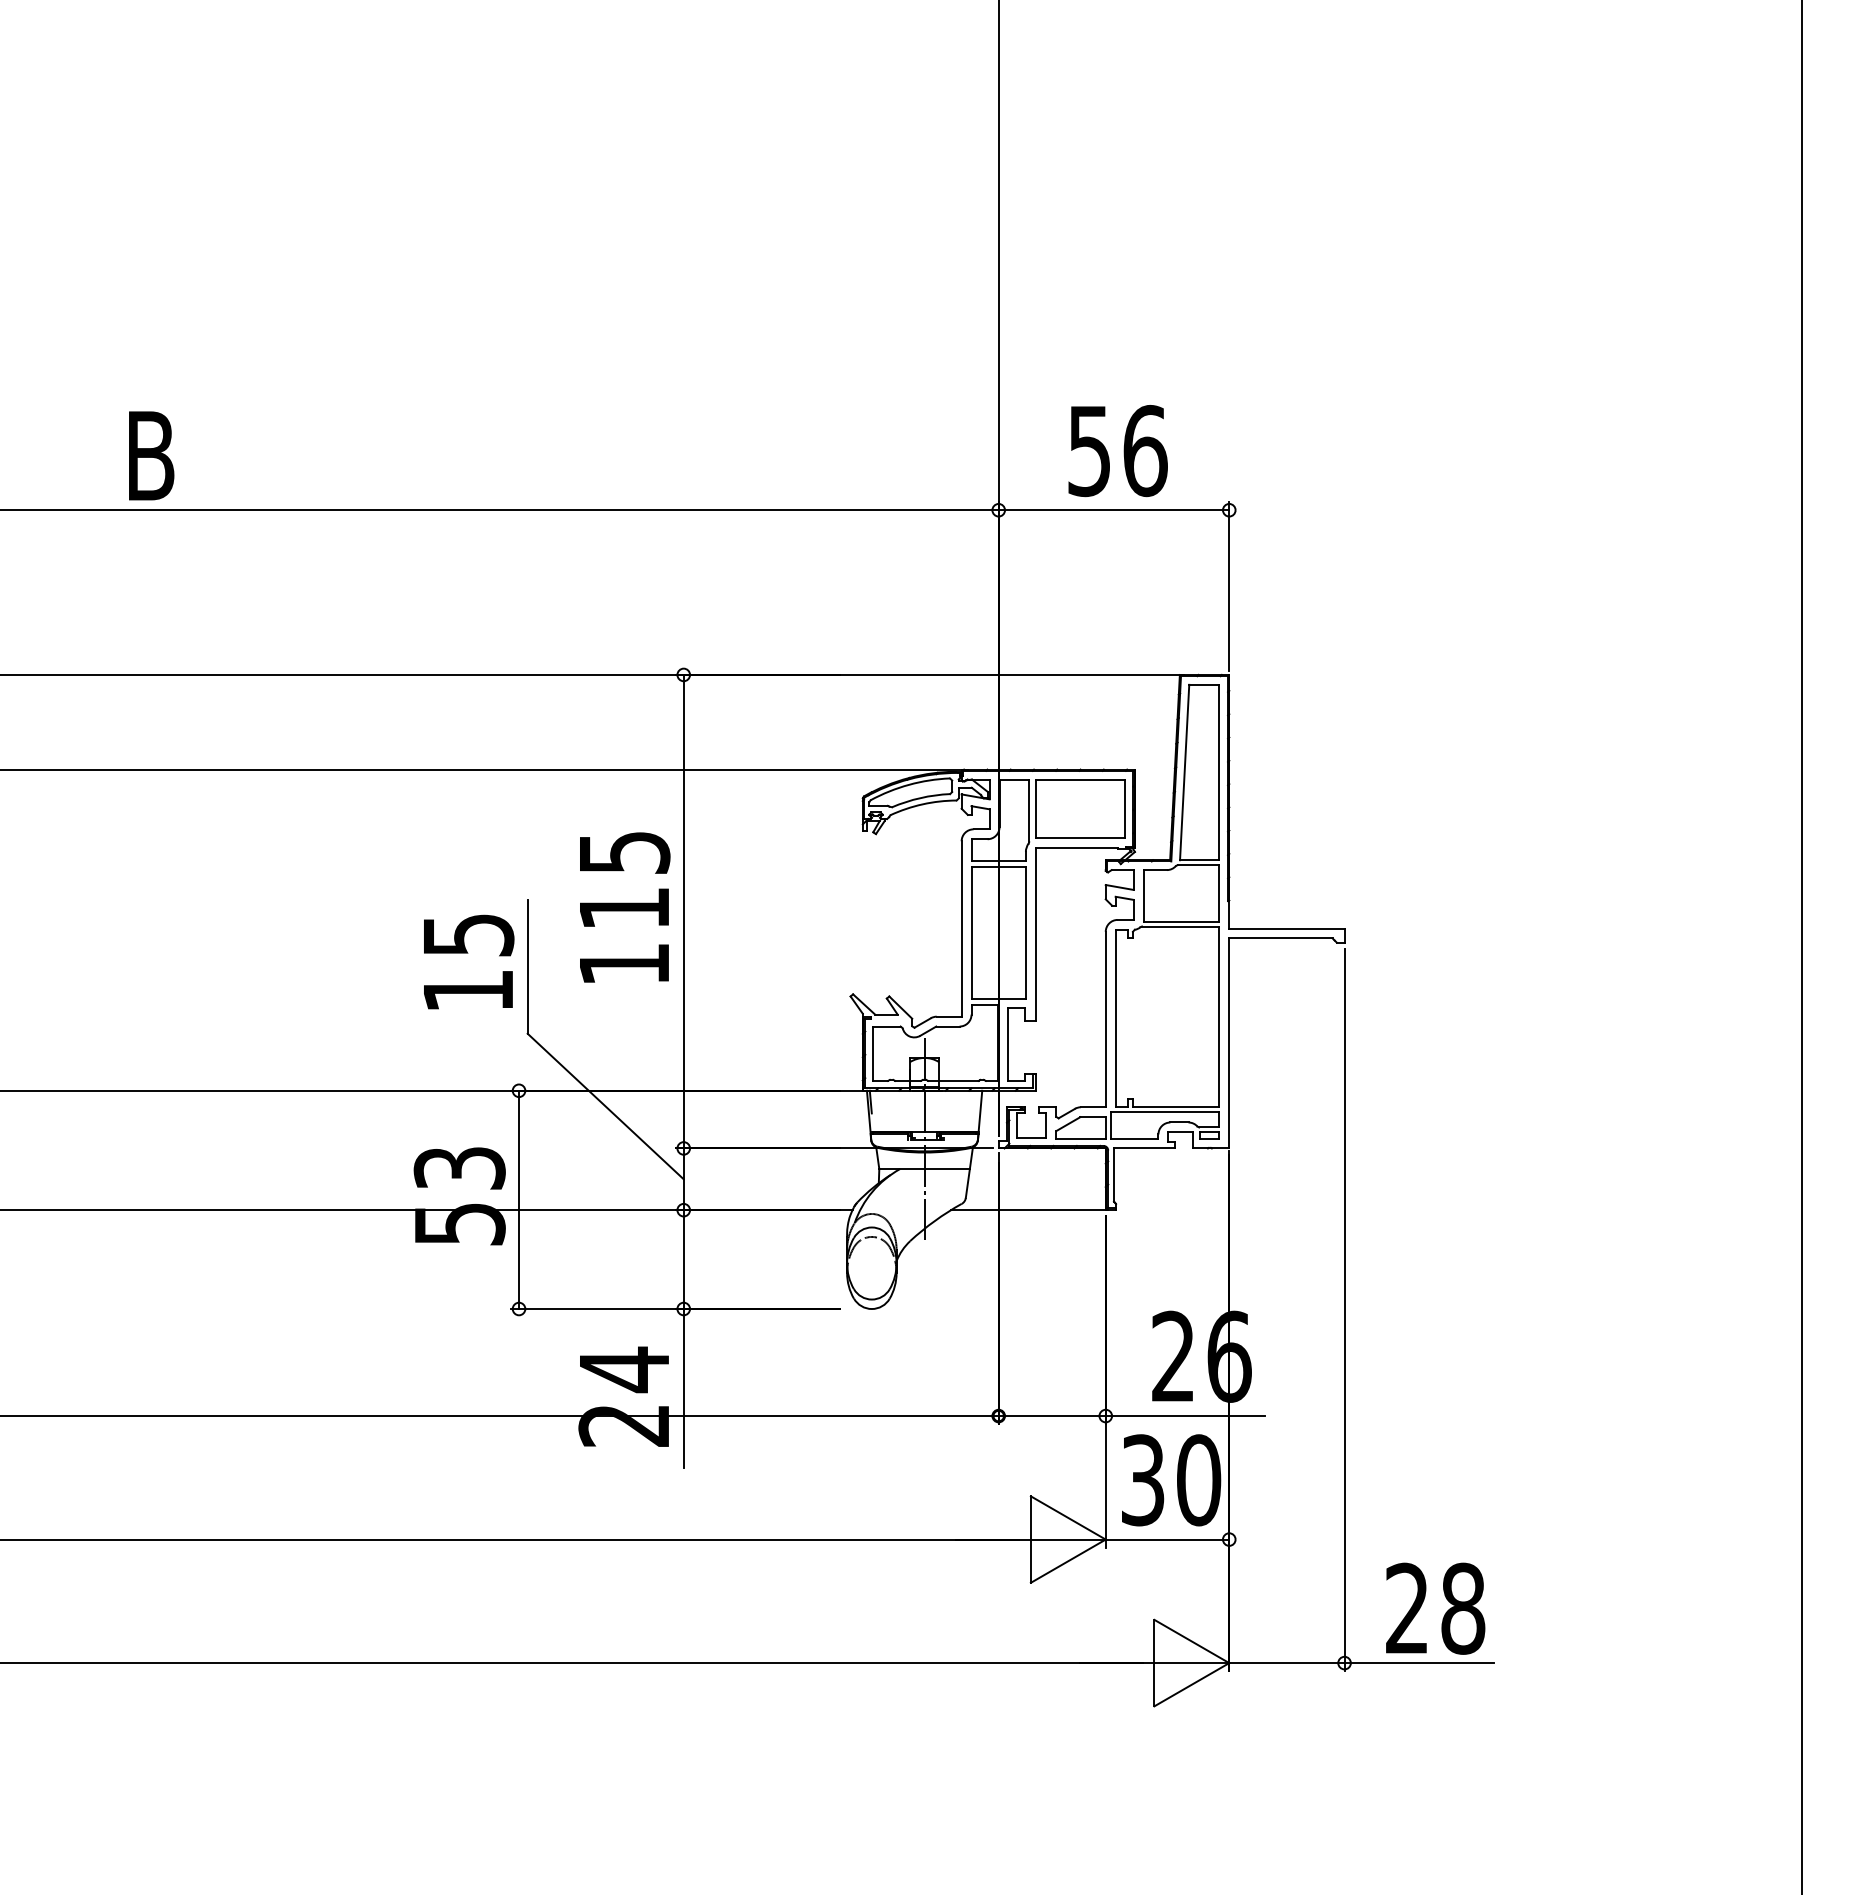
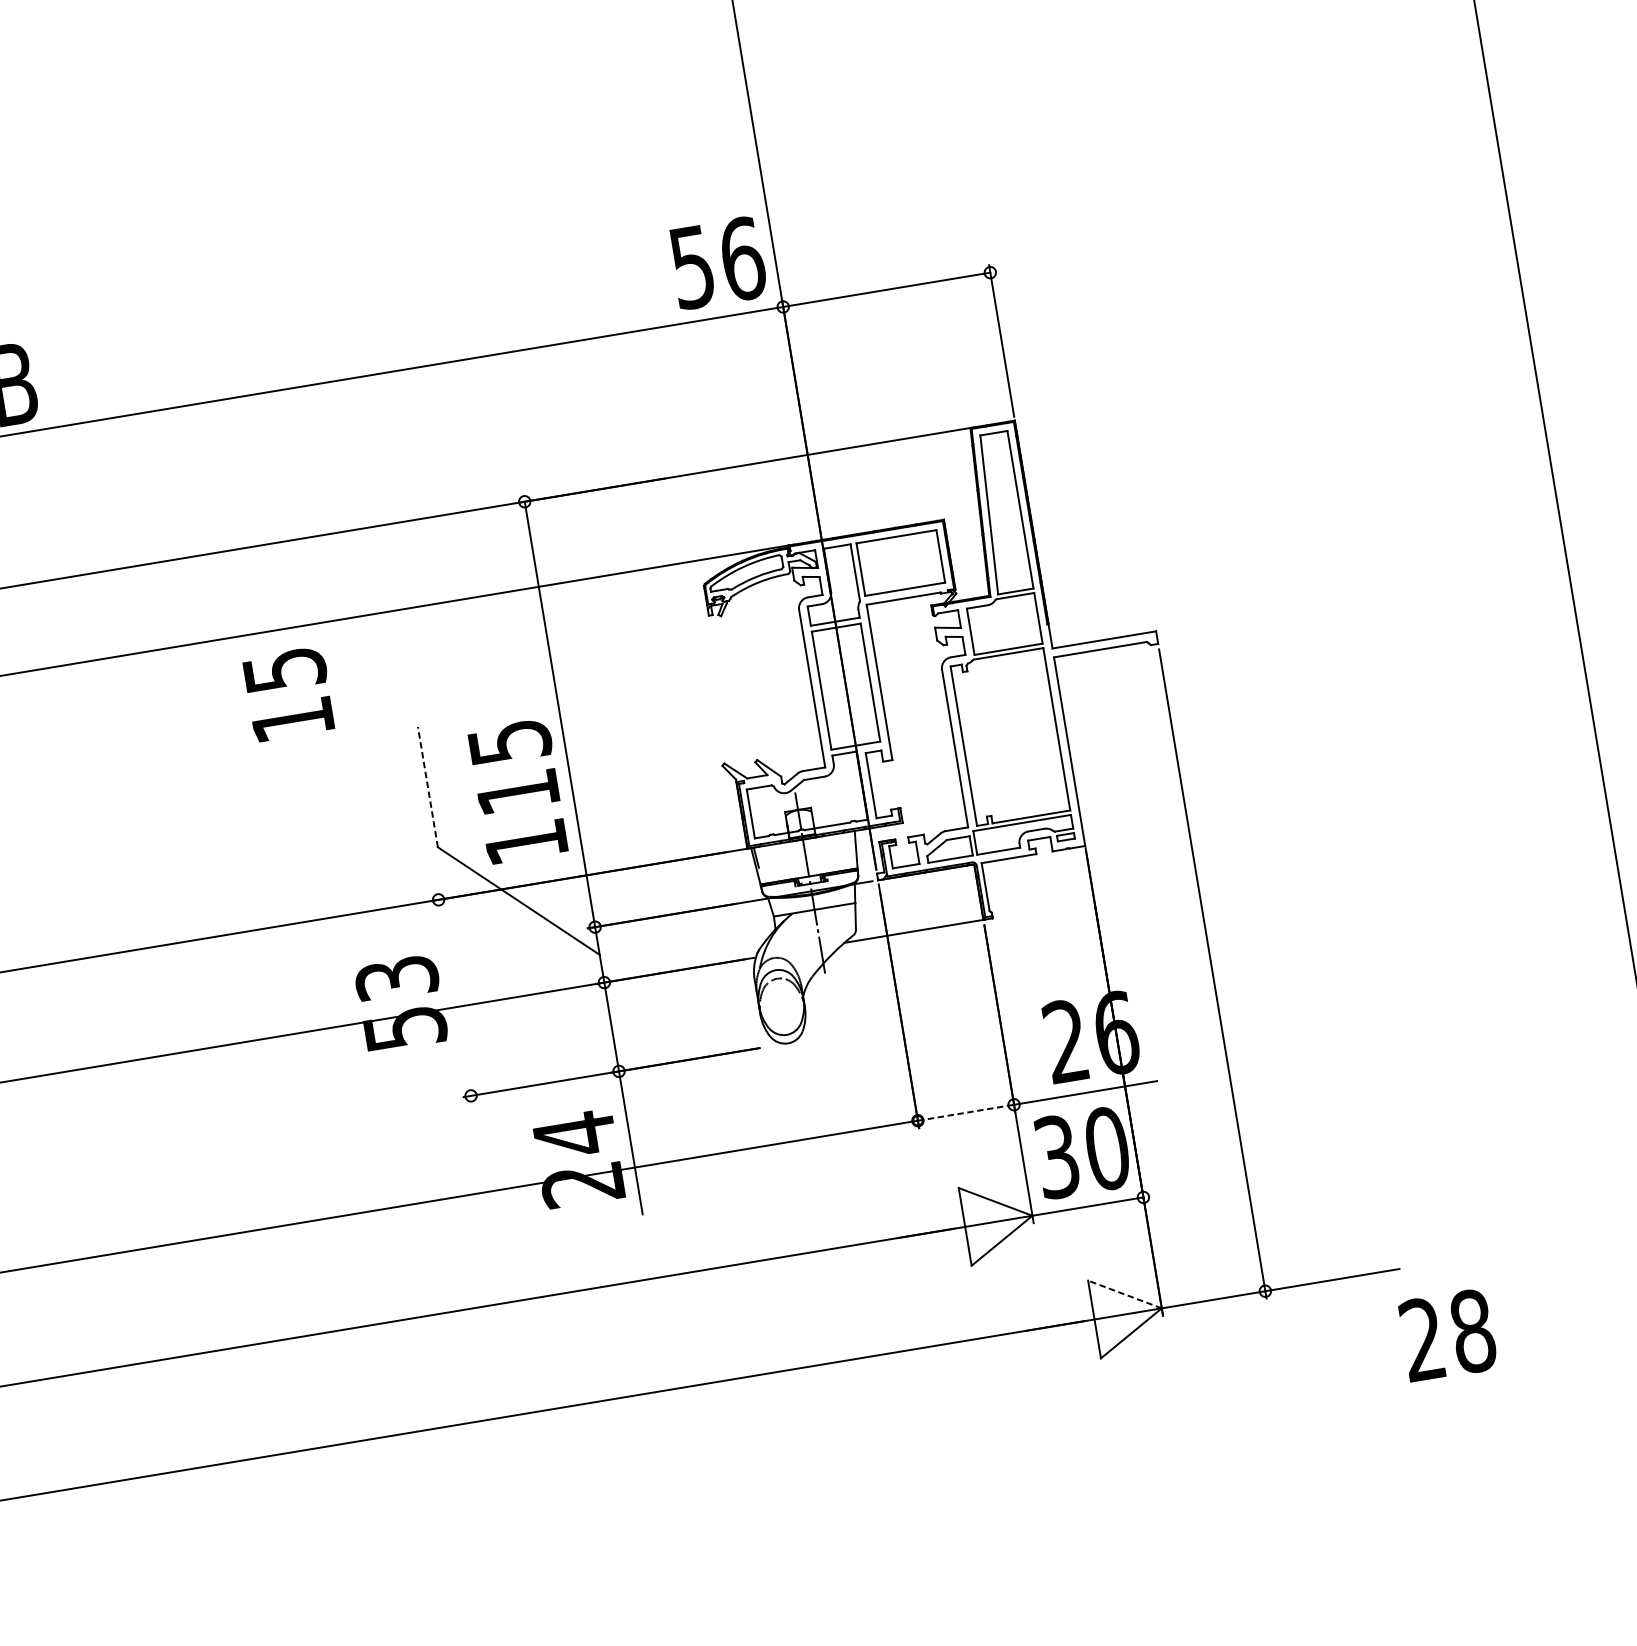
text: (1117, 451) -> (717, 263), moved
text: (625, 907) -> (518, 791), moved
text: (469, 961) -> (289, 693), moved
line: (527, 966) -> (427, 786), solid -> dashed
line: (519, 1199) -> (455, 997), removed
line: (1052, 1416) -> (966, 1113), solid -> dashed
text: (1435, 1608) -> (1447, 1335), moved
line: (1191, 1641) -> (1124, 1294), solid -> dashed

